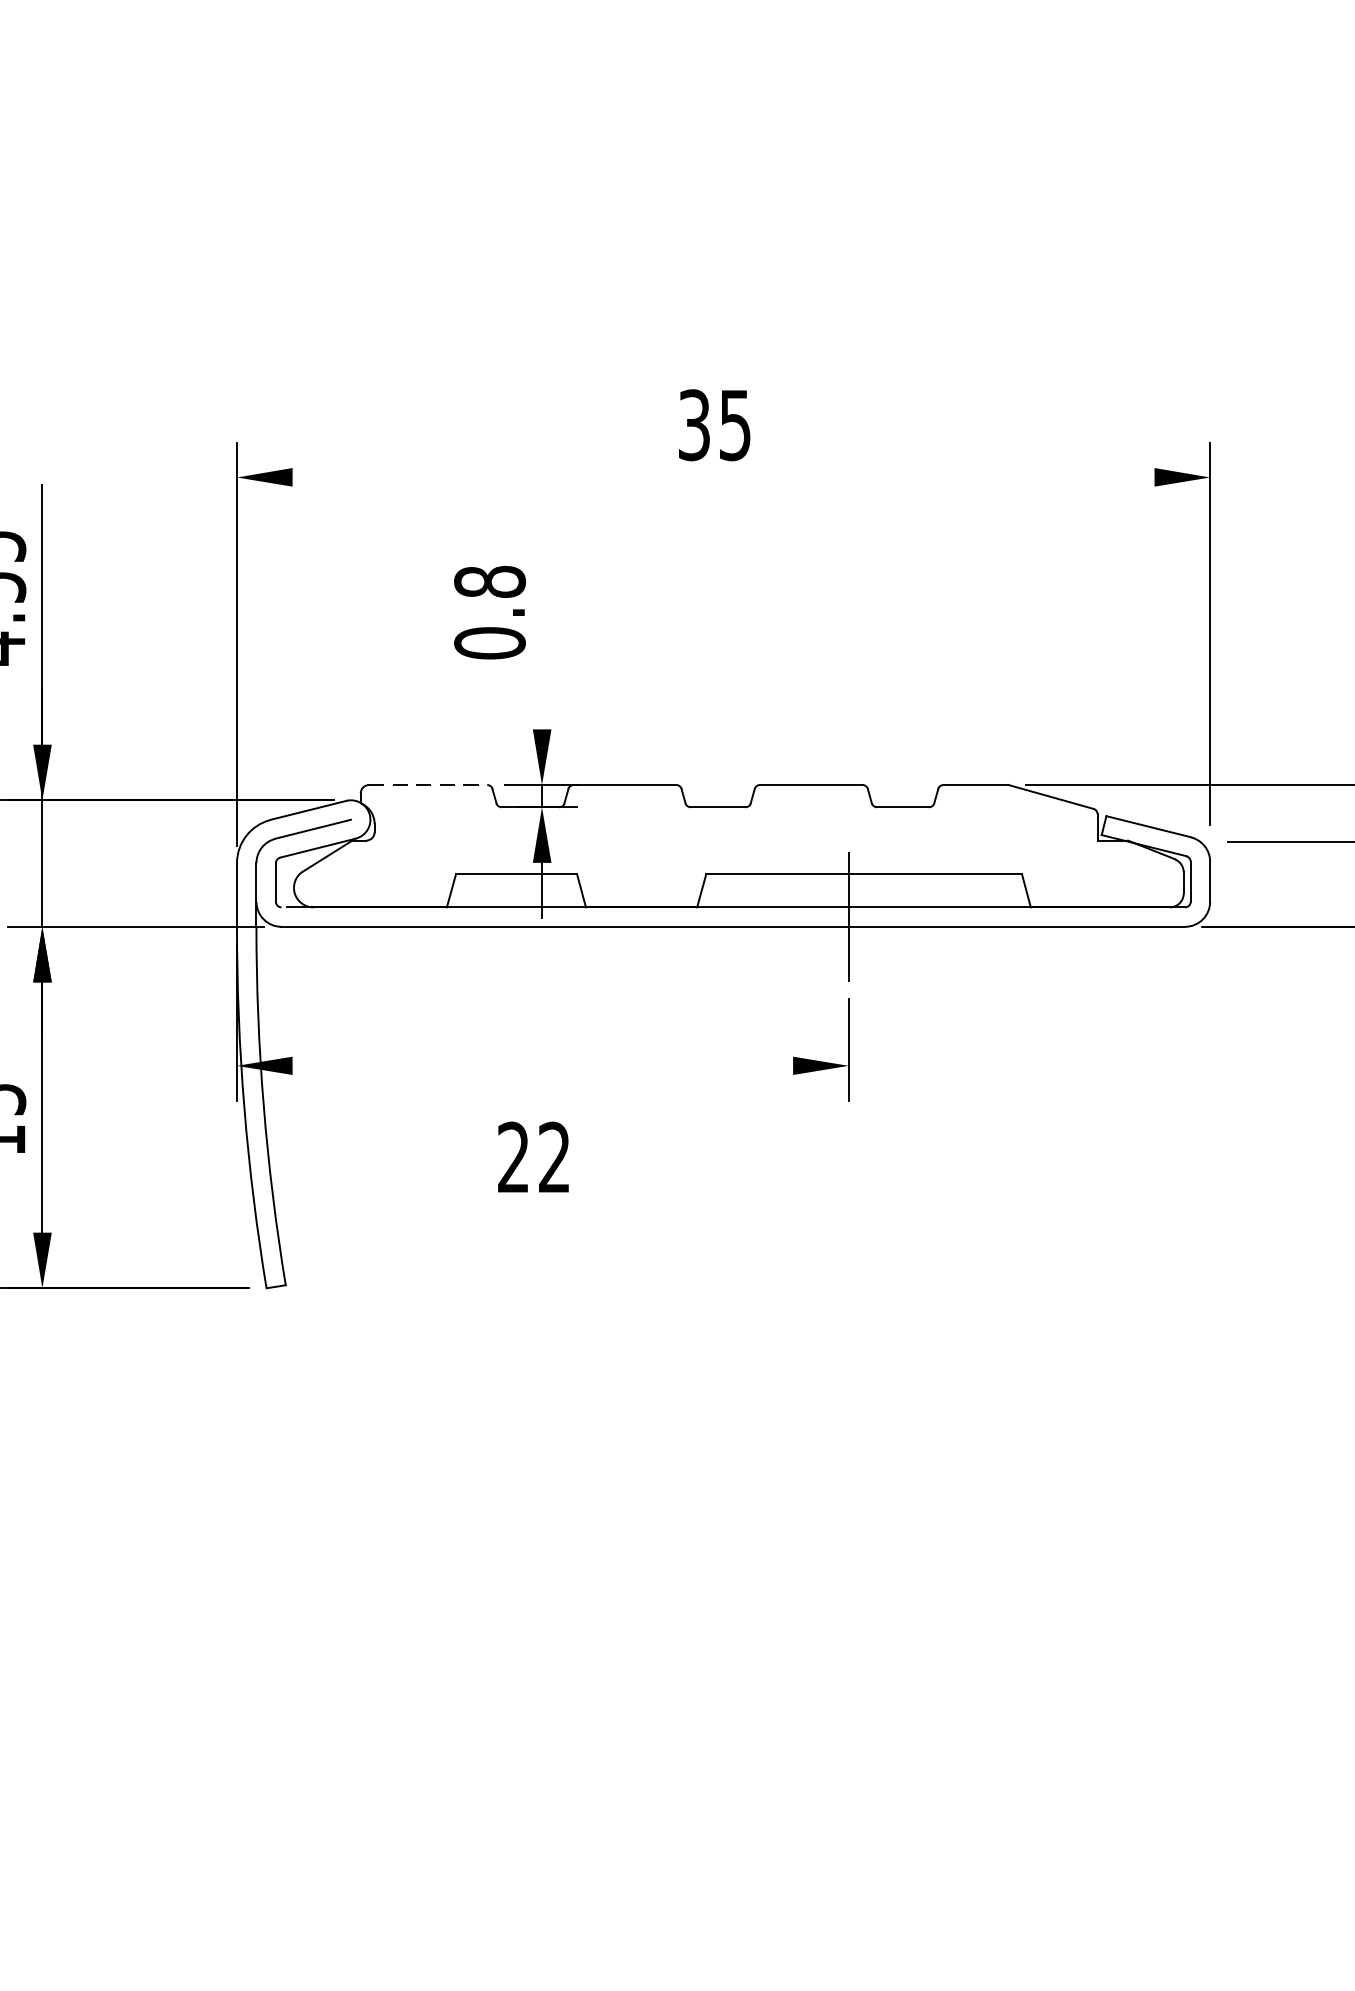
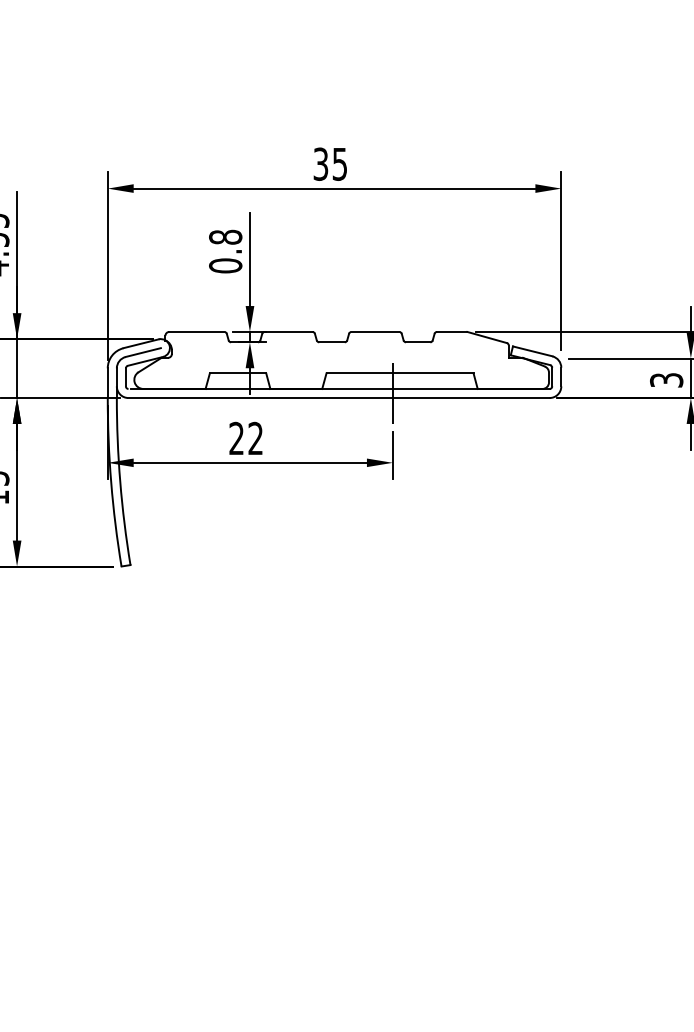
line: (723, 477) -> (334, 188), added
line: (541, 629) -> (249, 259), added
line: (427, 784) -> (196, 331), dashed -> solid
line: (541, 1065) -> (249, 462), added
text: (532, 1155) -> (245, 437), moved

